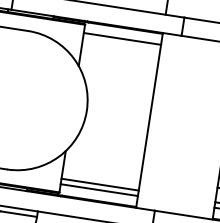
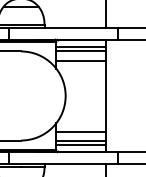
line: (120, 43) -> (80, 50), added
line: (118, 60) -> (80, 61), added
line: (101, 169) -> (80, 131), added

